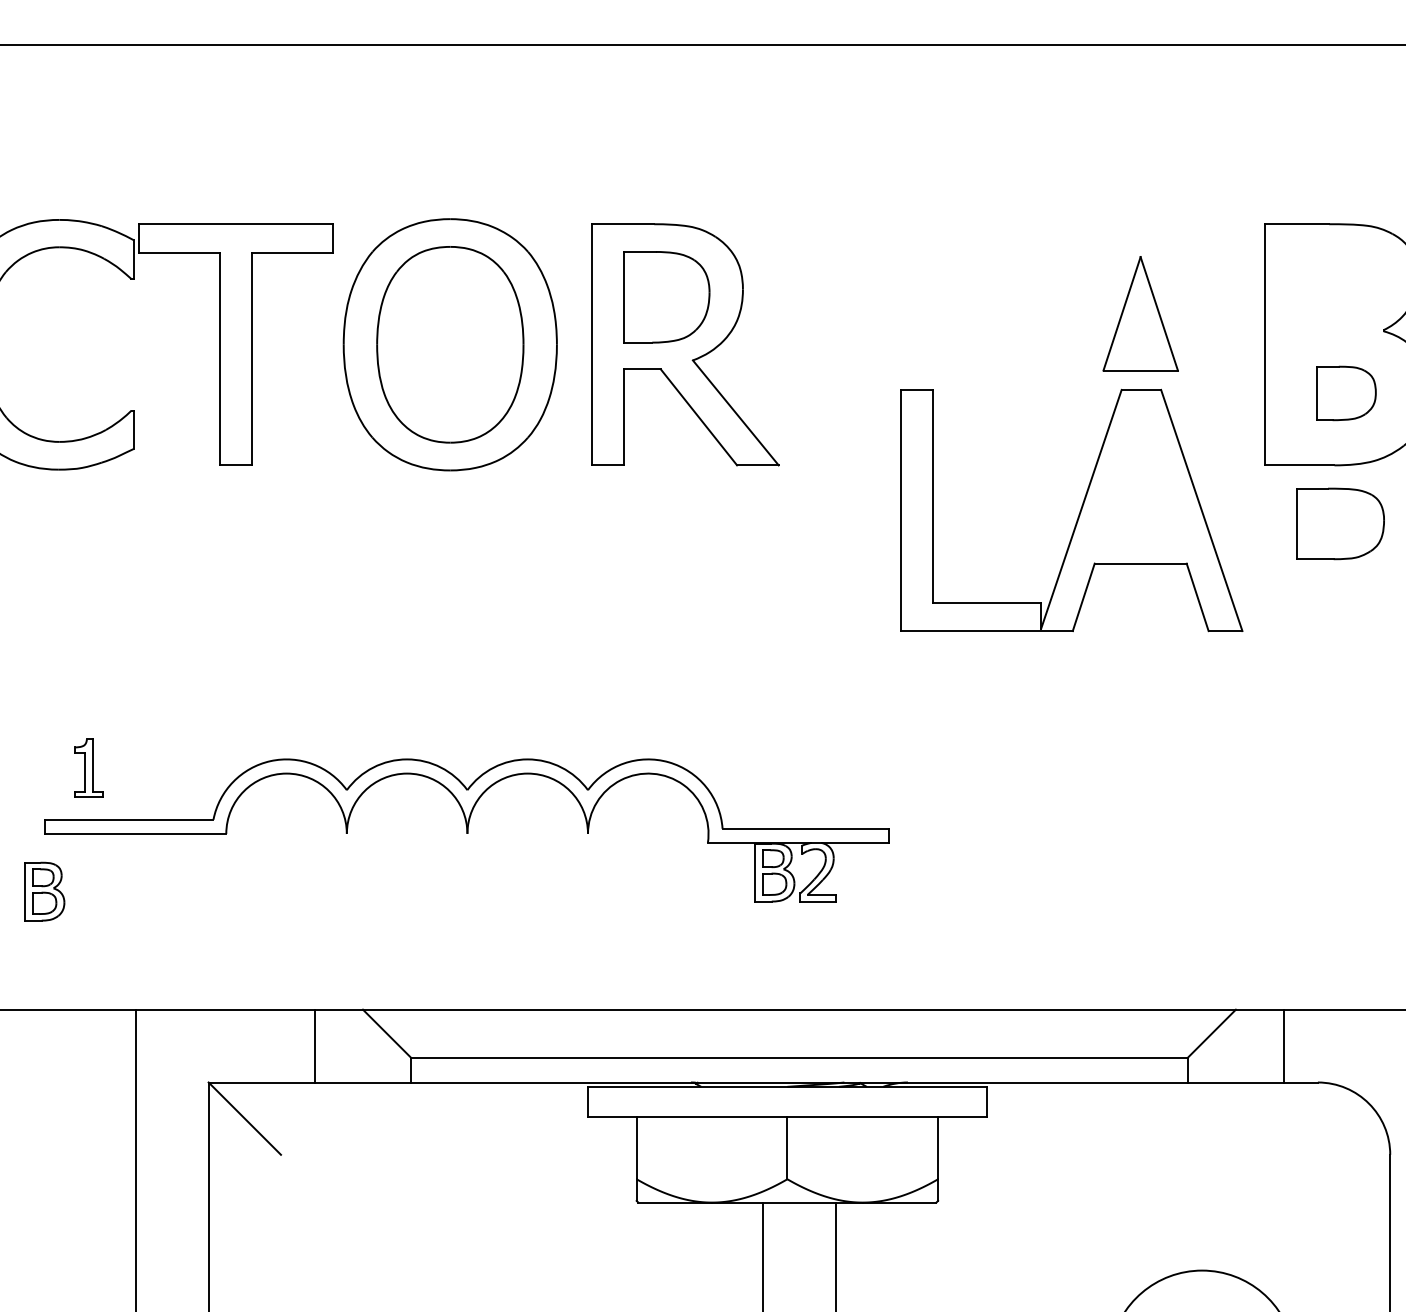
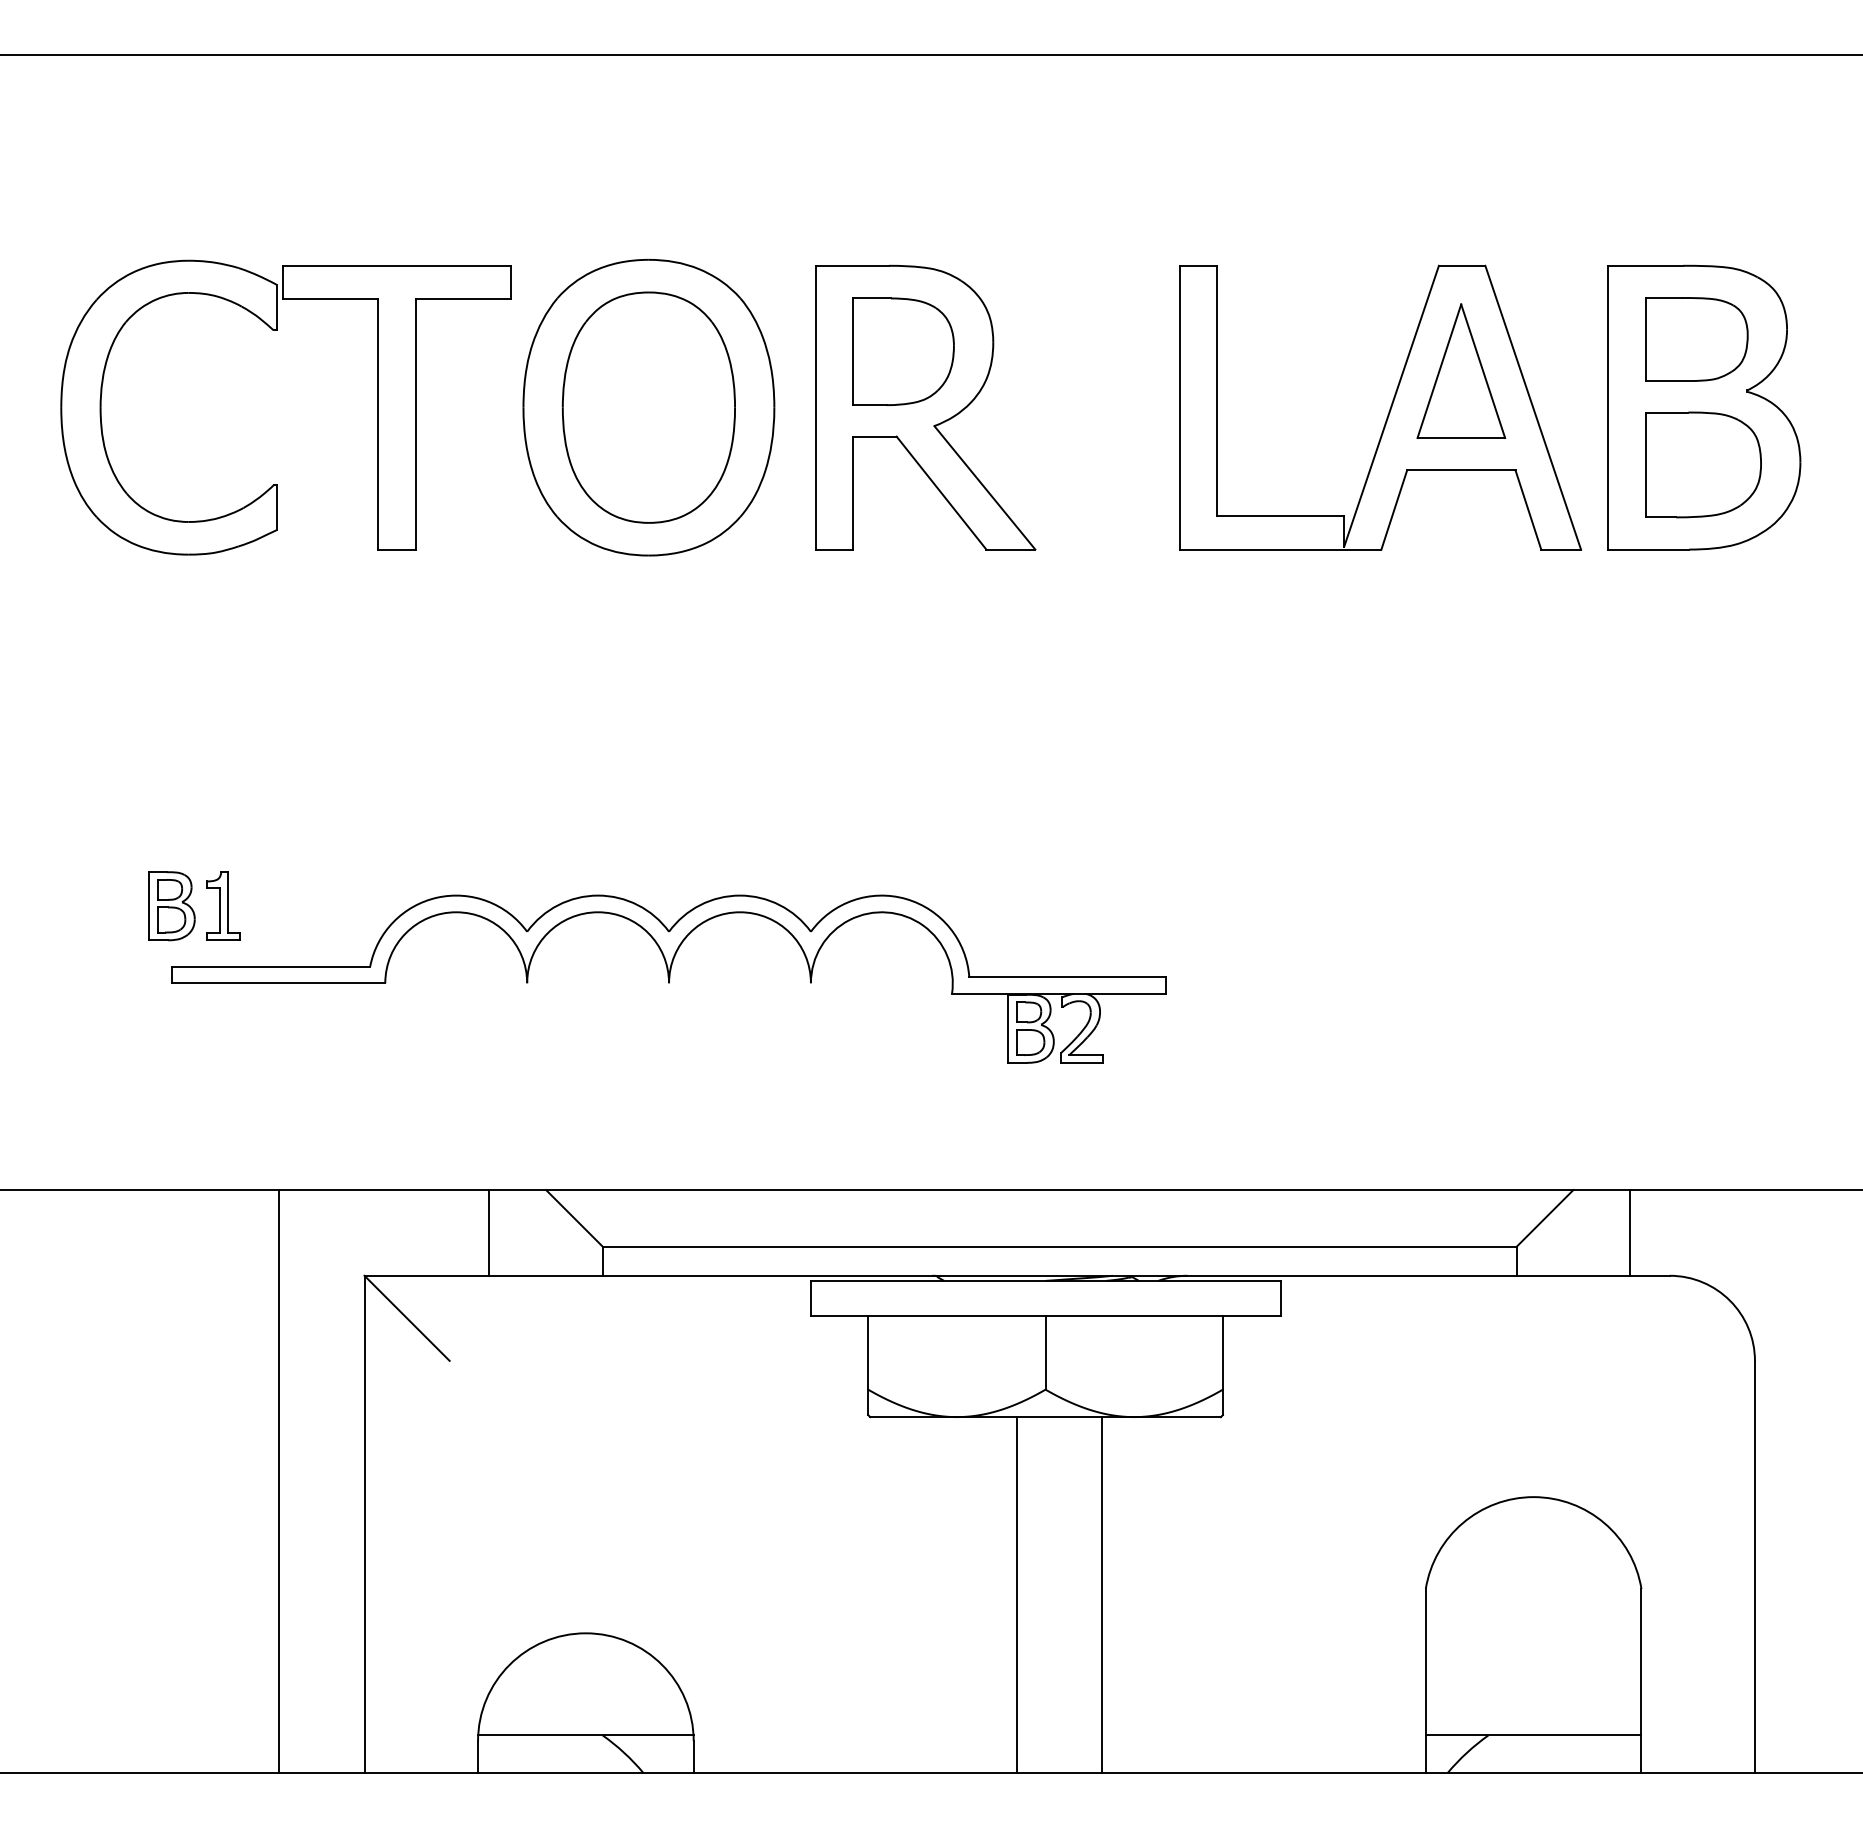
part: (1346, 393) -> (1703, 464), size x1.67
part: (1078, 513) -> (1388, 411), moved
part: (1340, 523) -> (1696, 339), moved
part: (44, 891) -> (171, 906), moved

